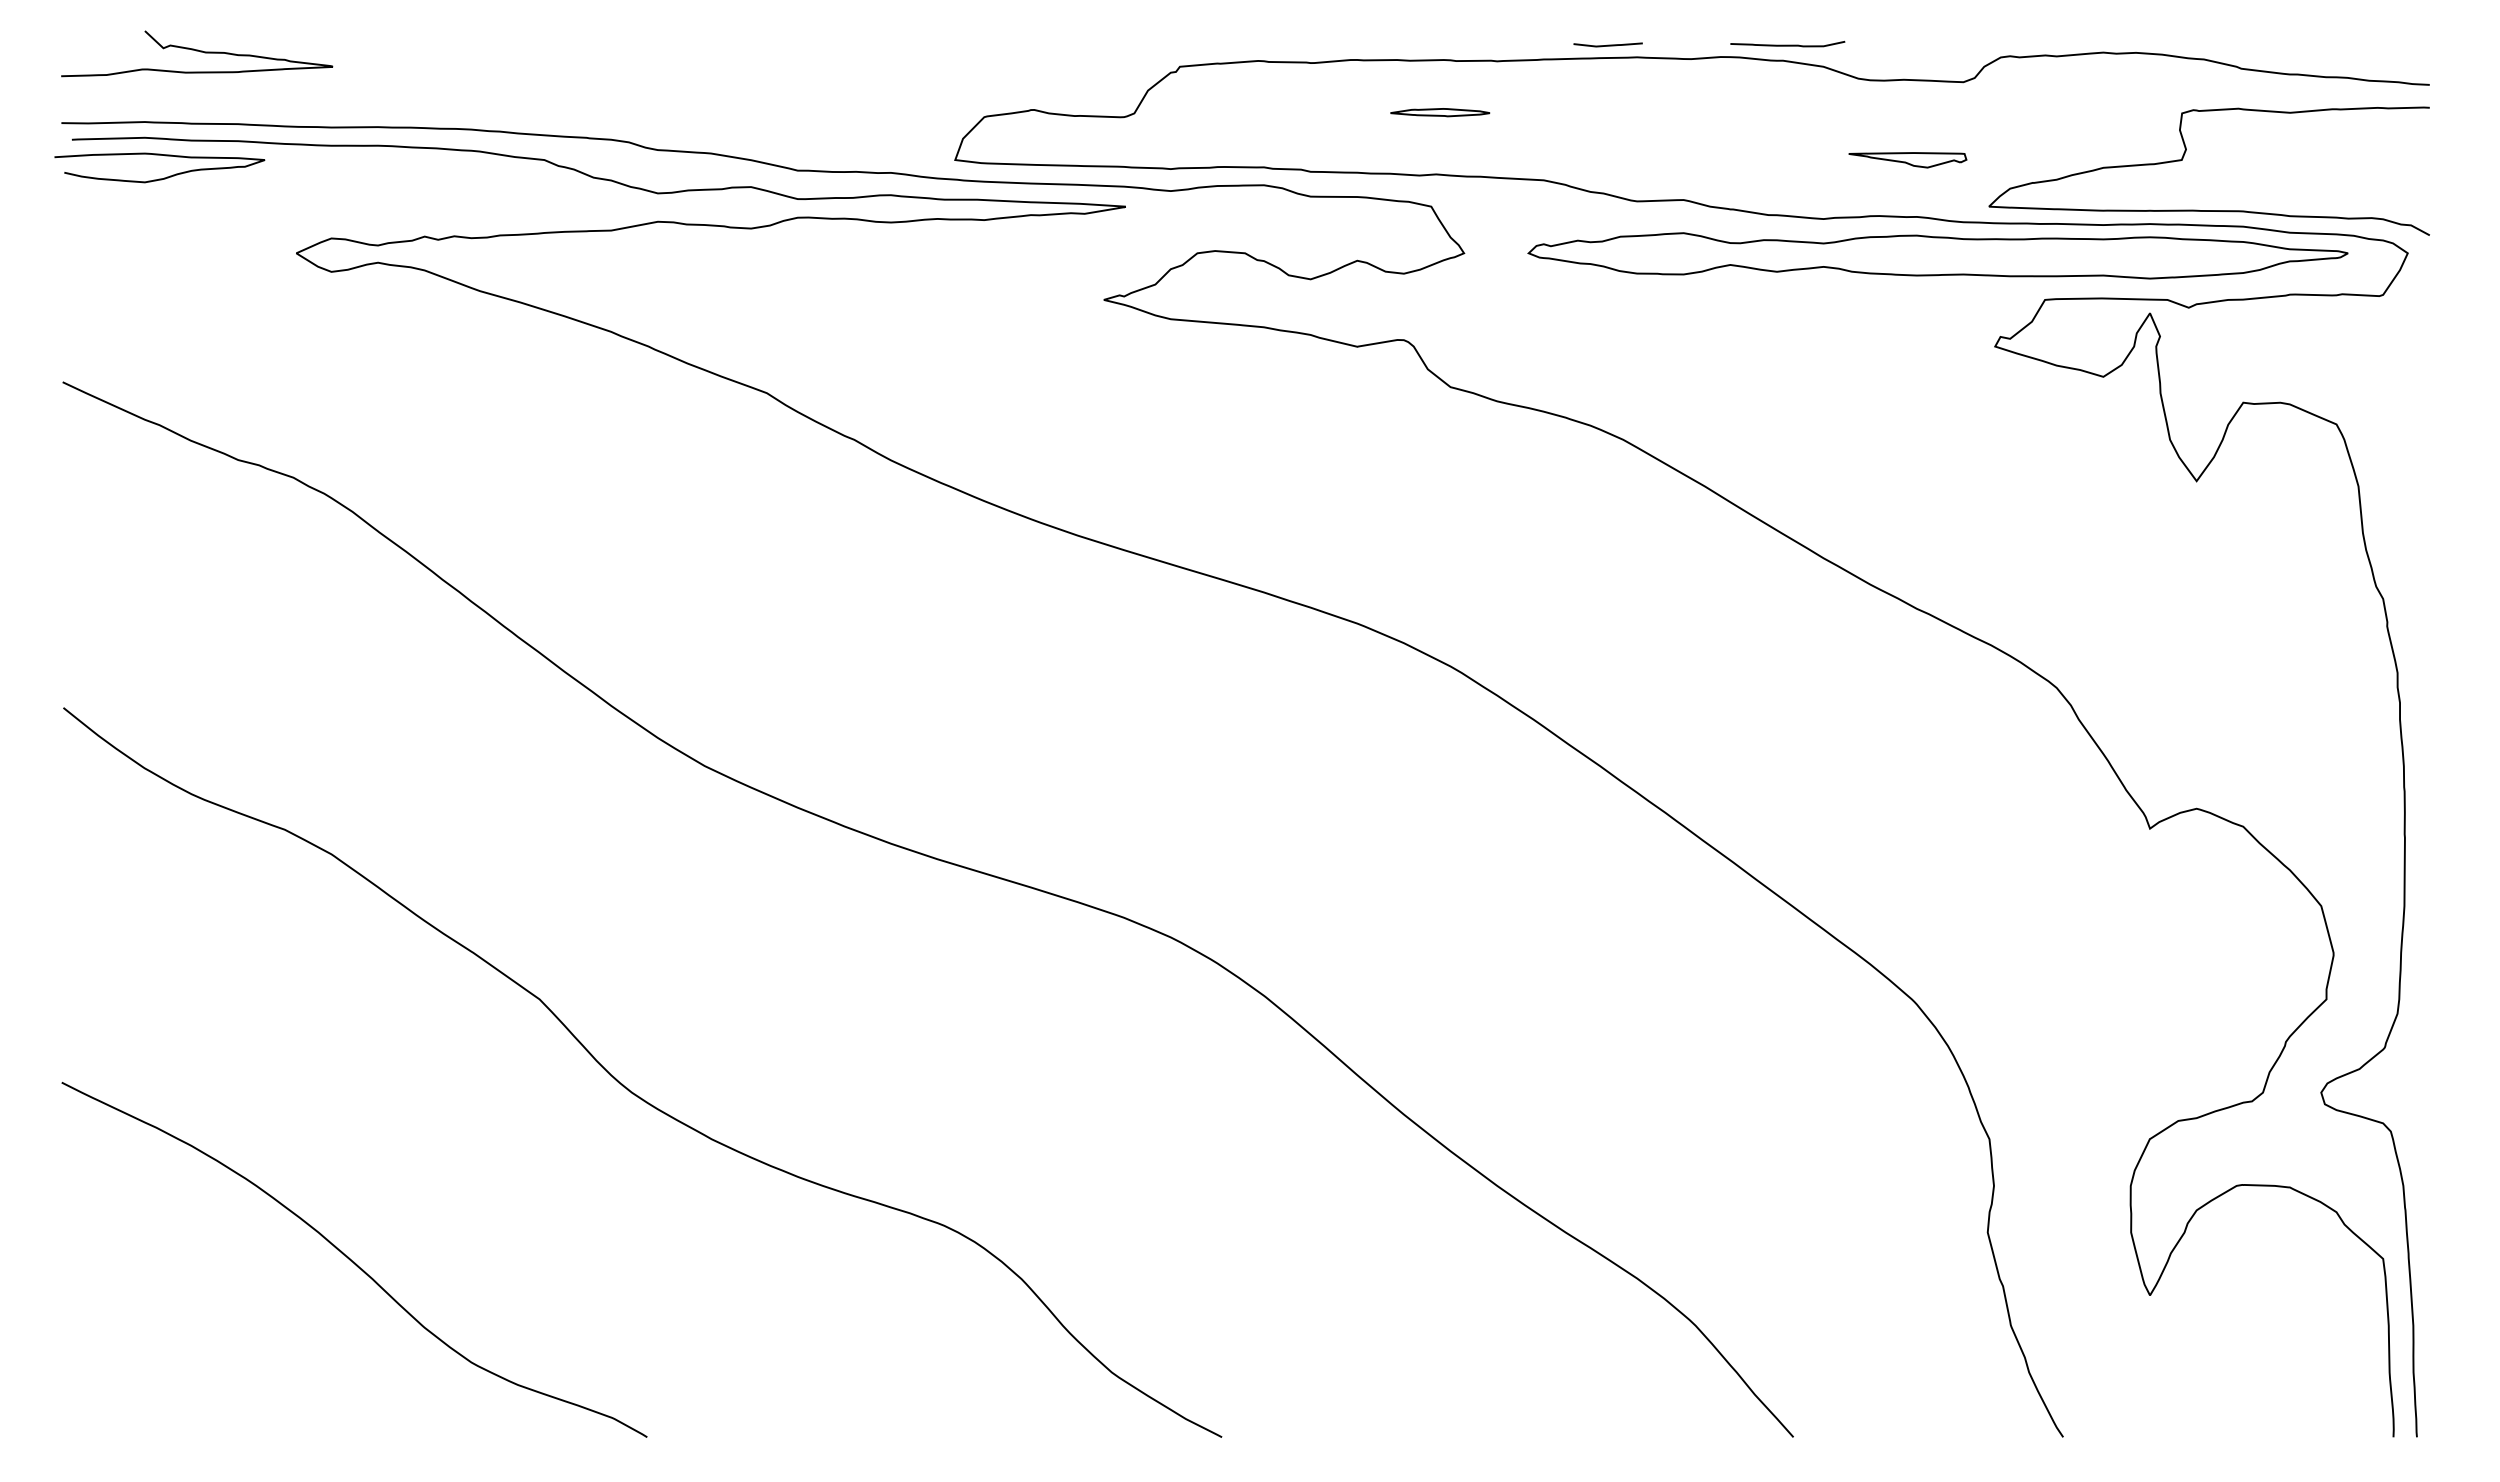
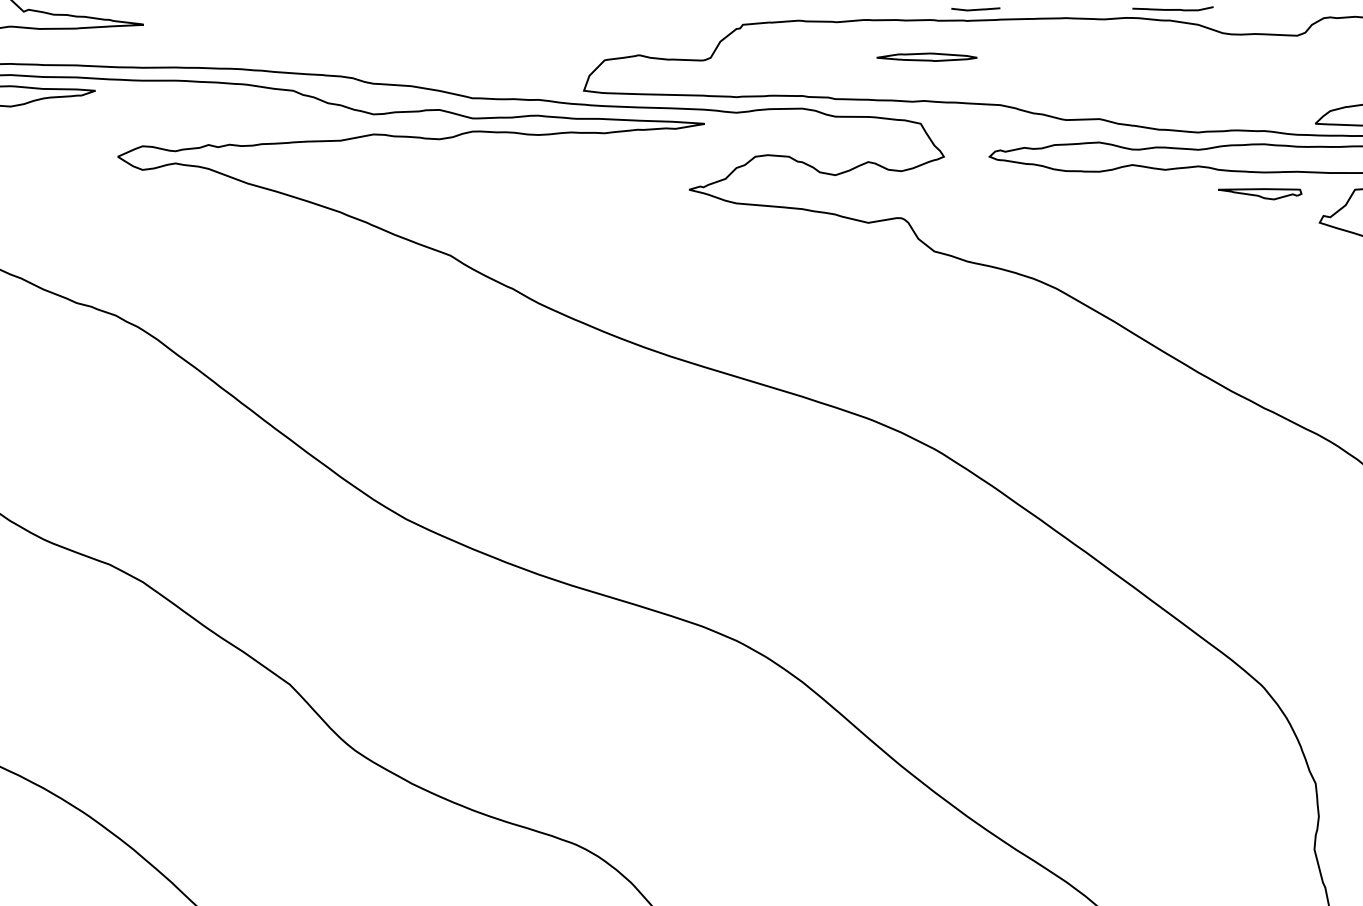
line: (1607, 44) -> (975, 9), moved
part: (1440, 112) -> (927, 57), size x1.43
part: (1907, 160) -> (1259, 194), moved

